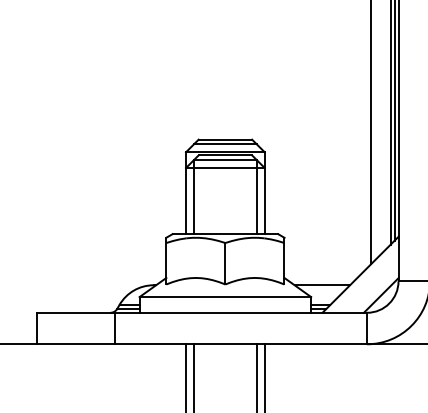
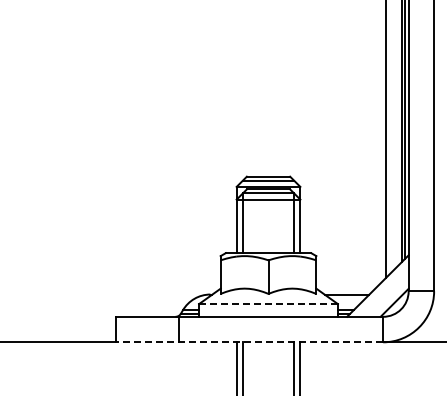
line: (226, 297) -> (269, 304), solid -> dashed
line: (201, 344) -> (249, 342), solid -> dashed

